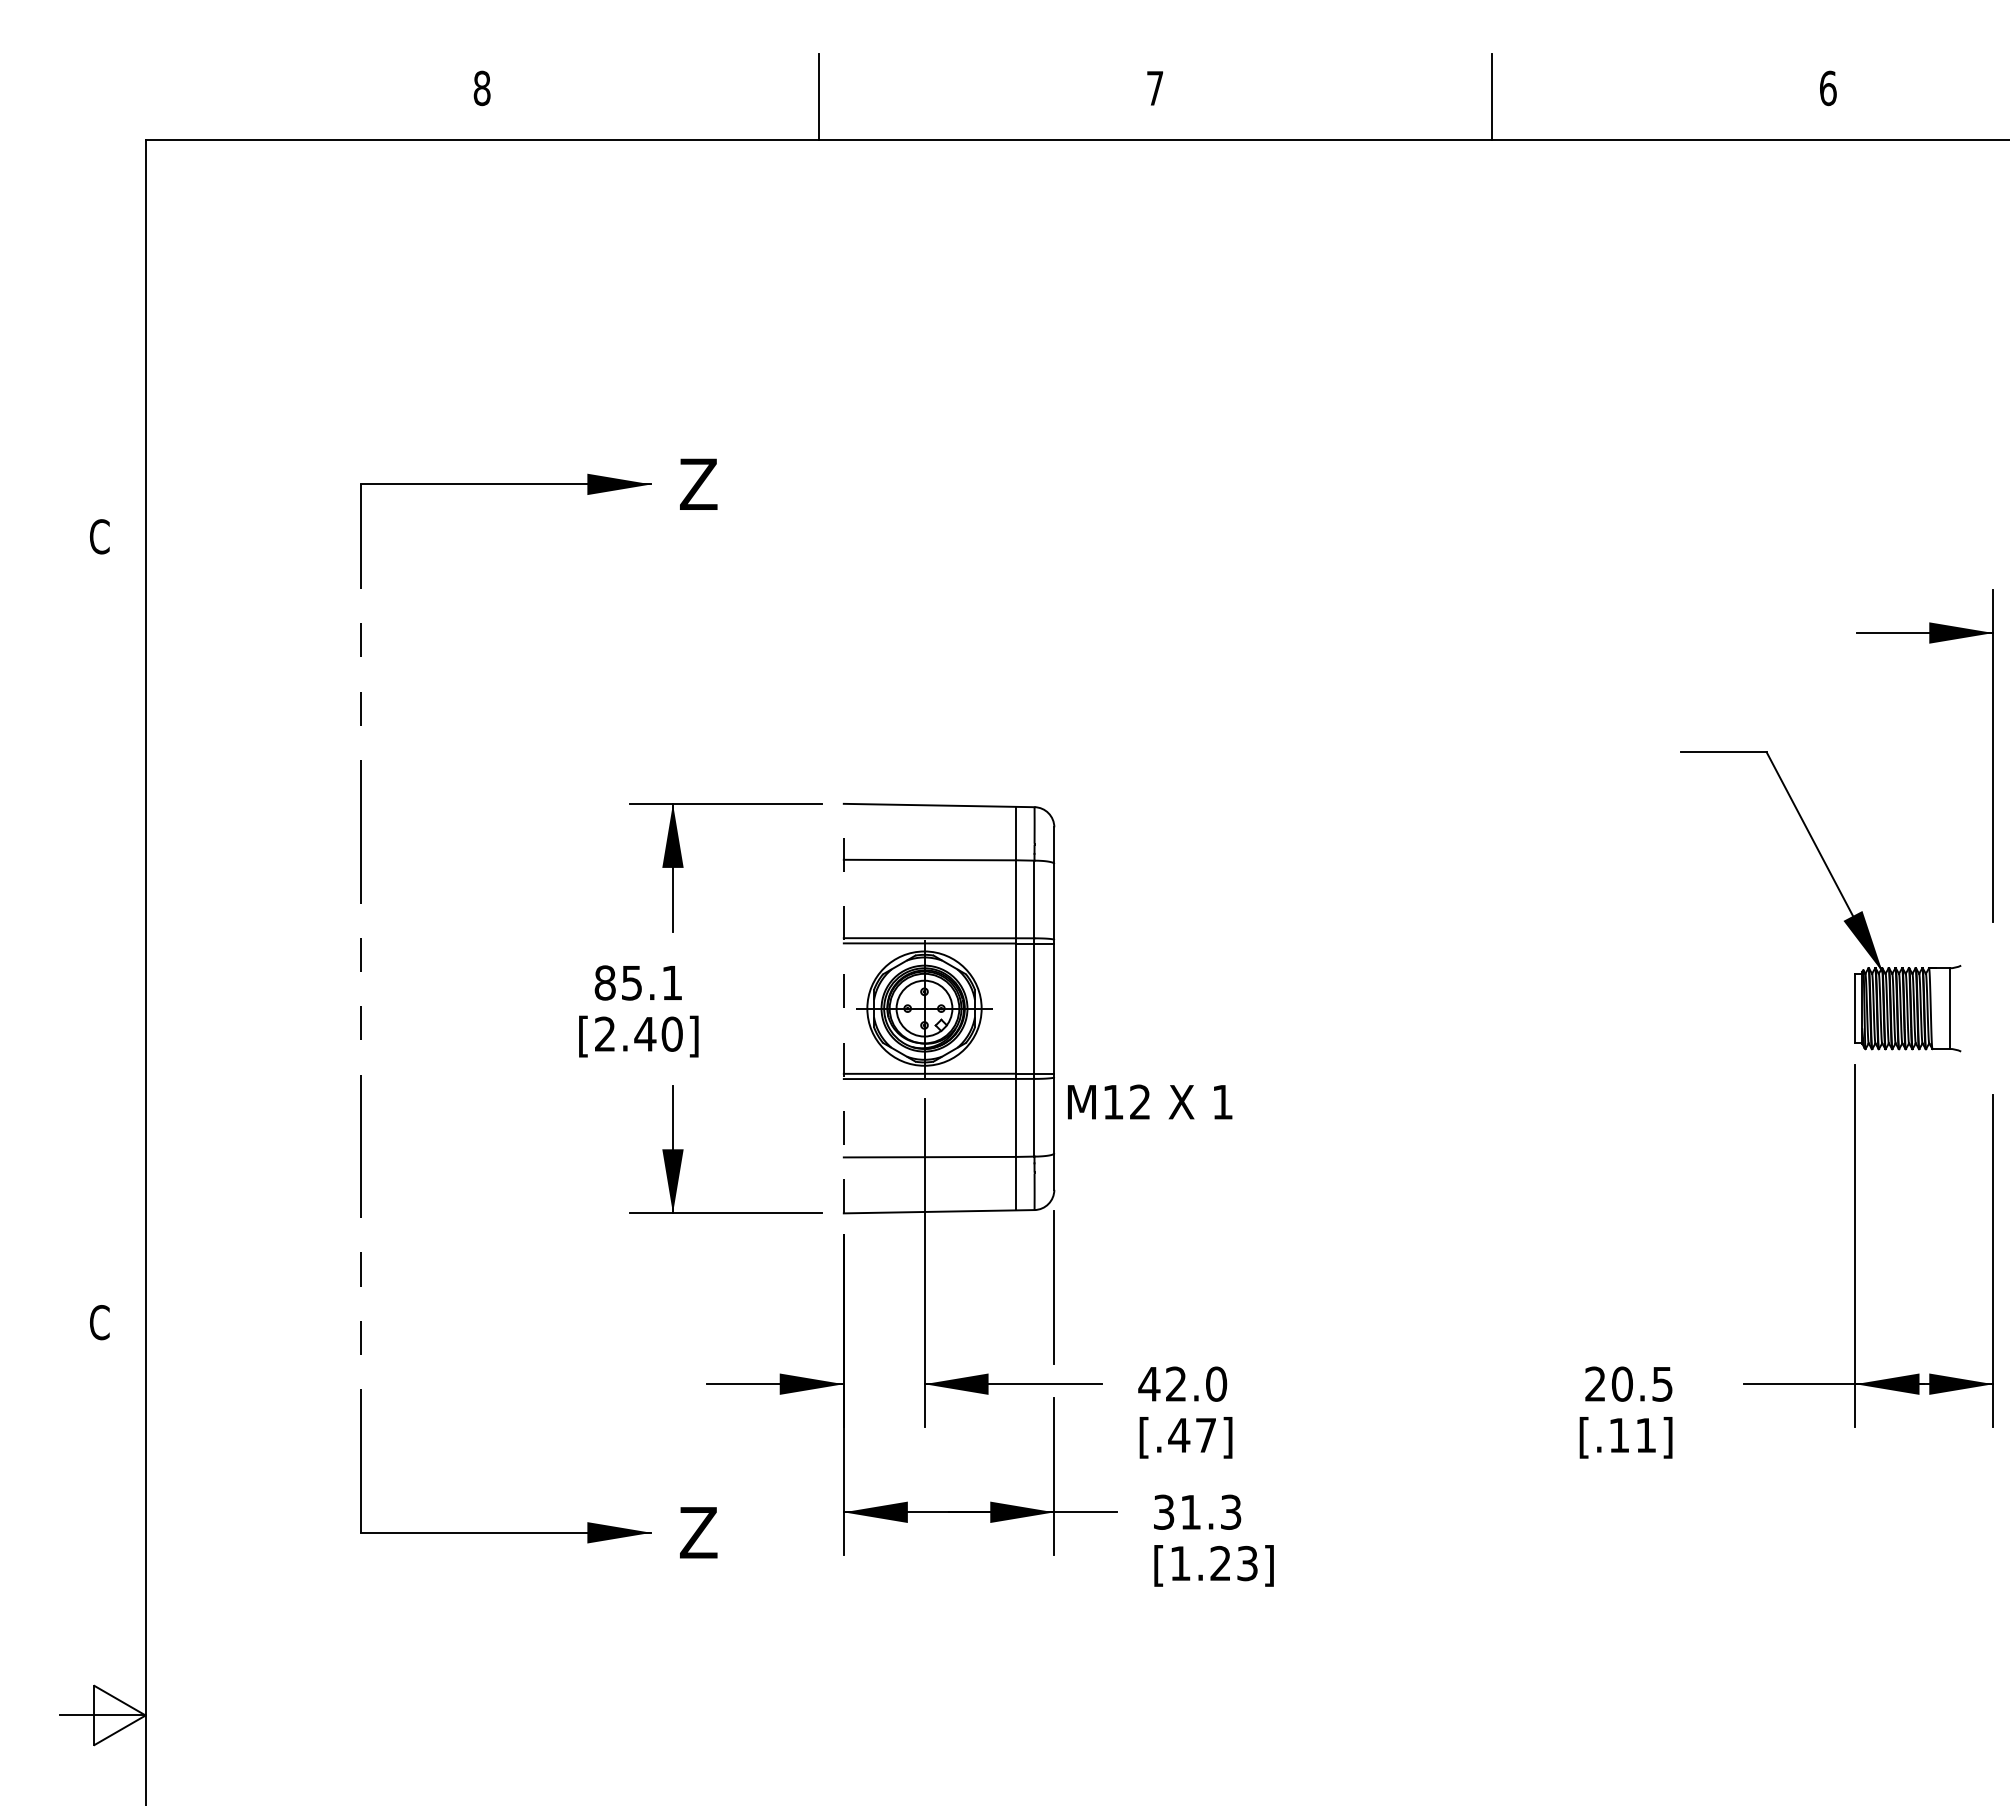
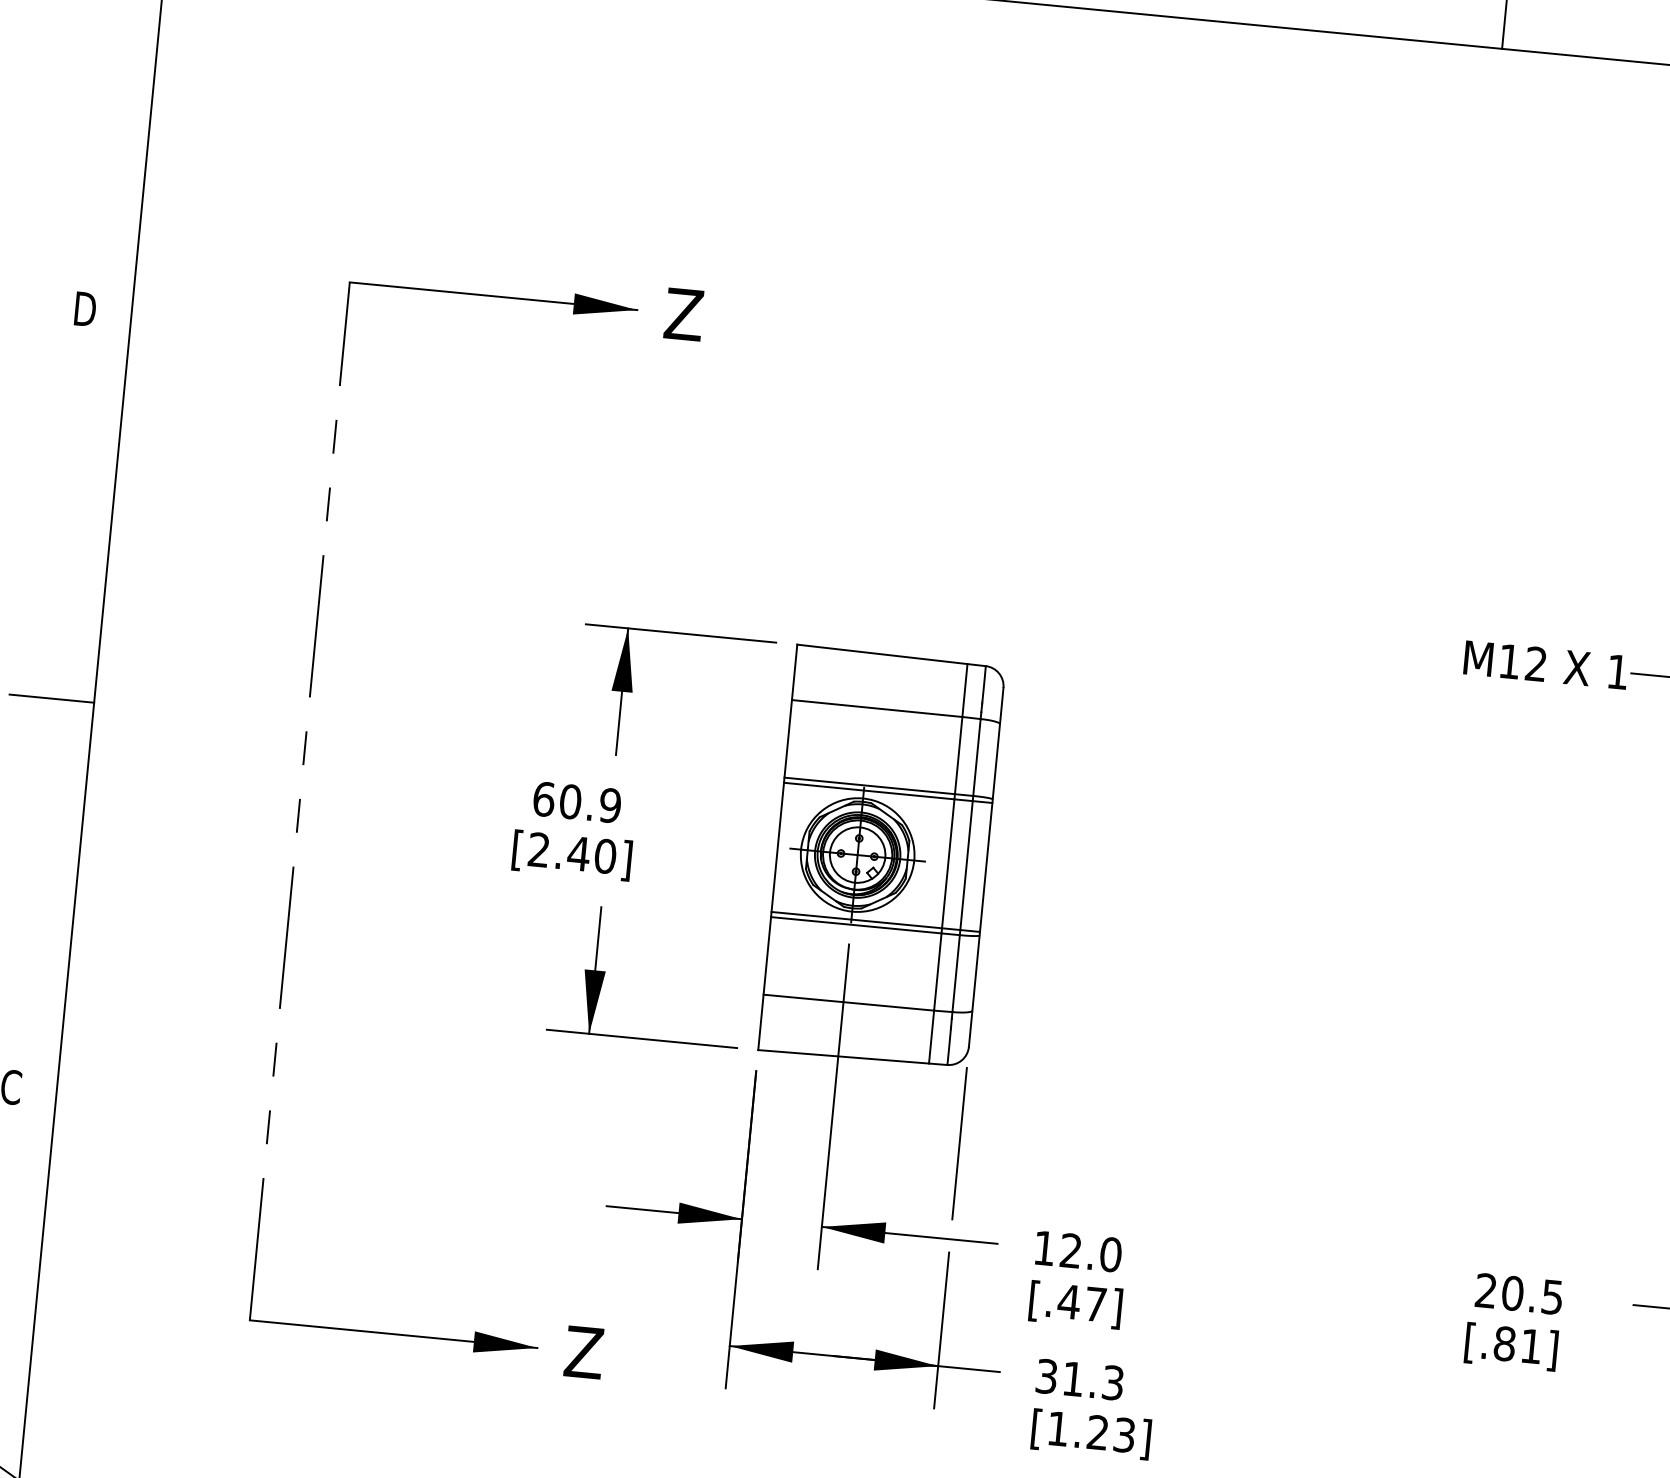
text: (98, 536) -> (84, 308), C -> D
line: (102, 929) -> (51, 698), added
text: (638, 982) -> (577, 801), 85.1 -> 60.9
line: (843, 1008) -> (777, 847), dashed -> solid
text: (1150, 1101) -> (1546, 664), moved
text: (1149, 1384) -> (1044, 1248), 42.0 -> 12.0
text: (1618, 1435) -> (1504, 1343), [.11] -> [.81]

